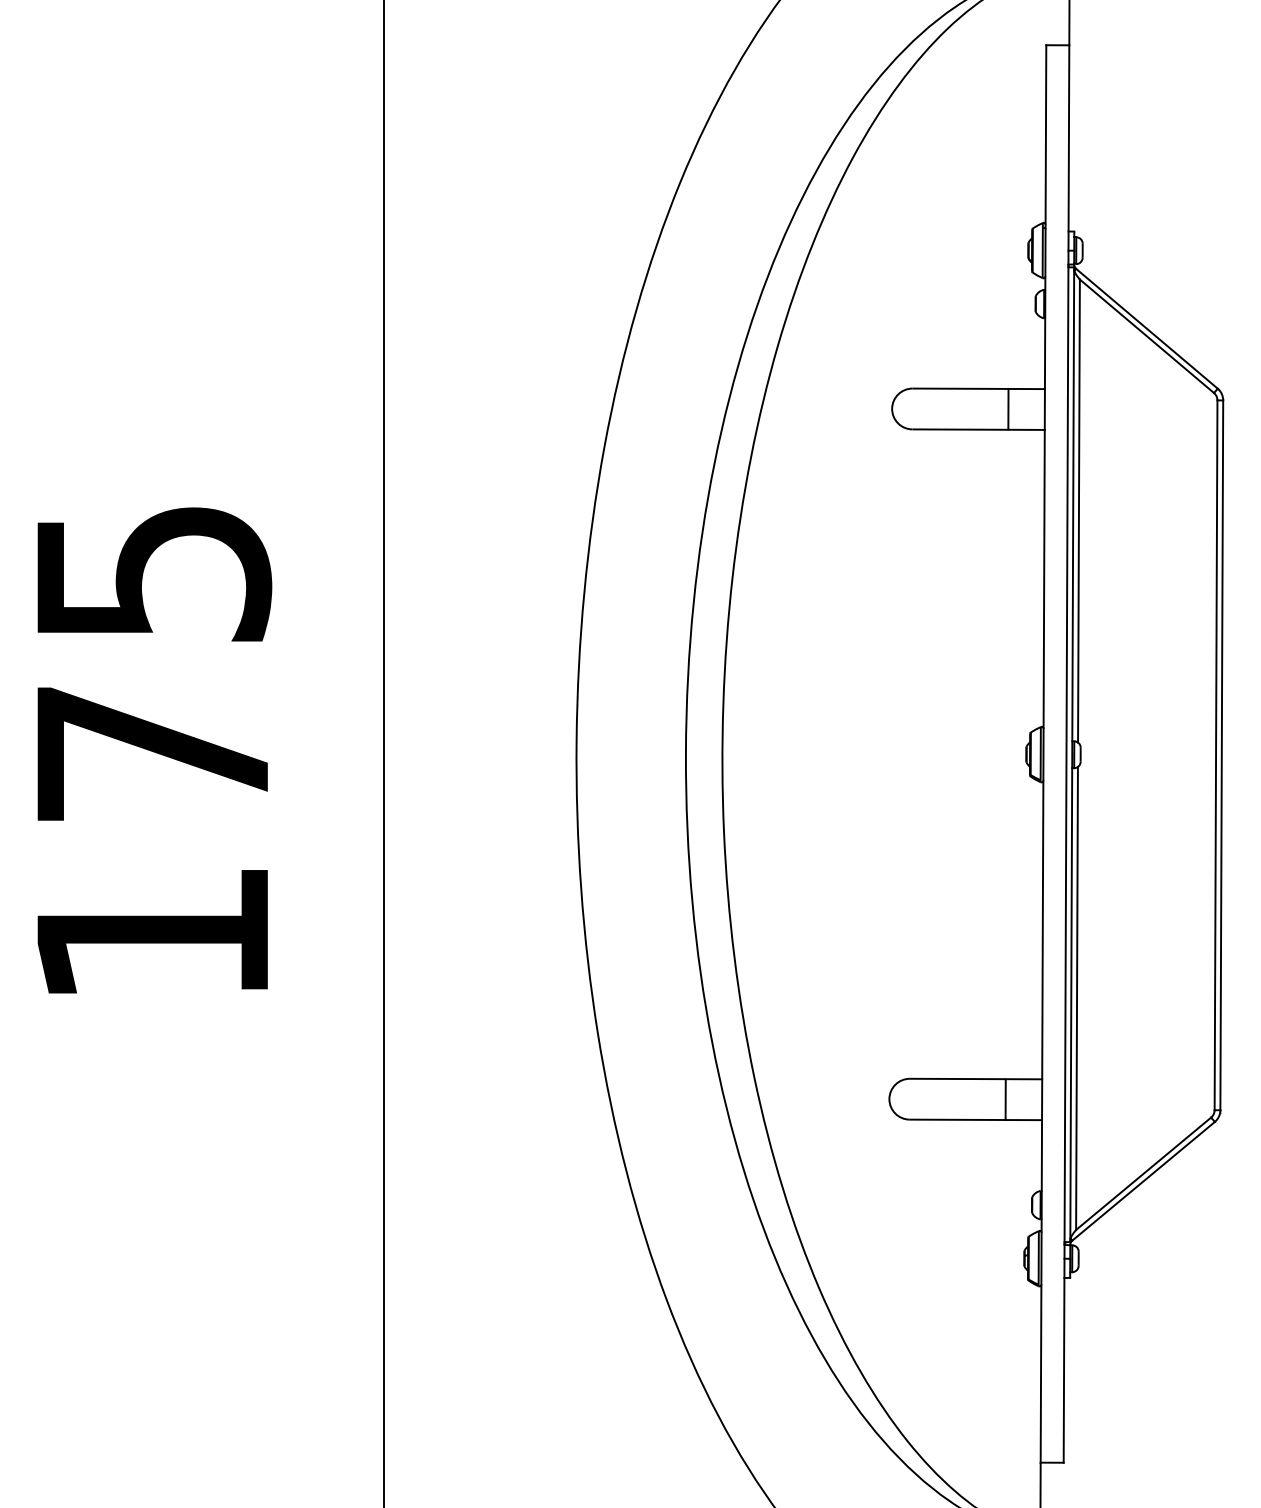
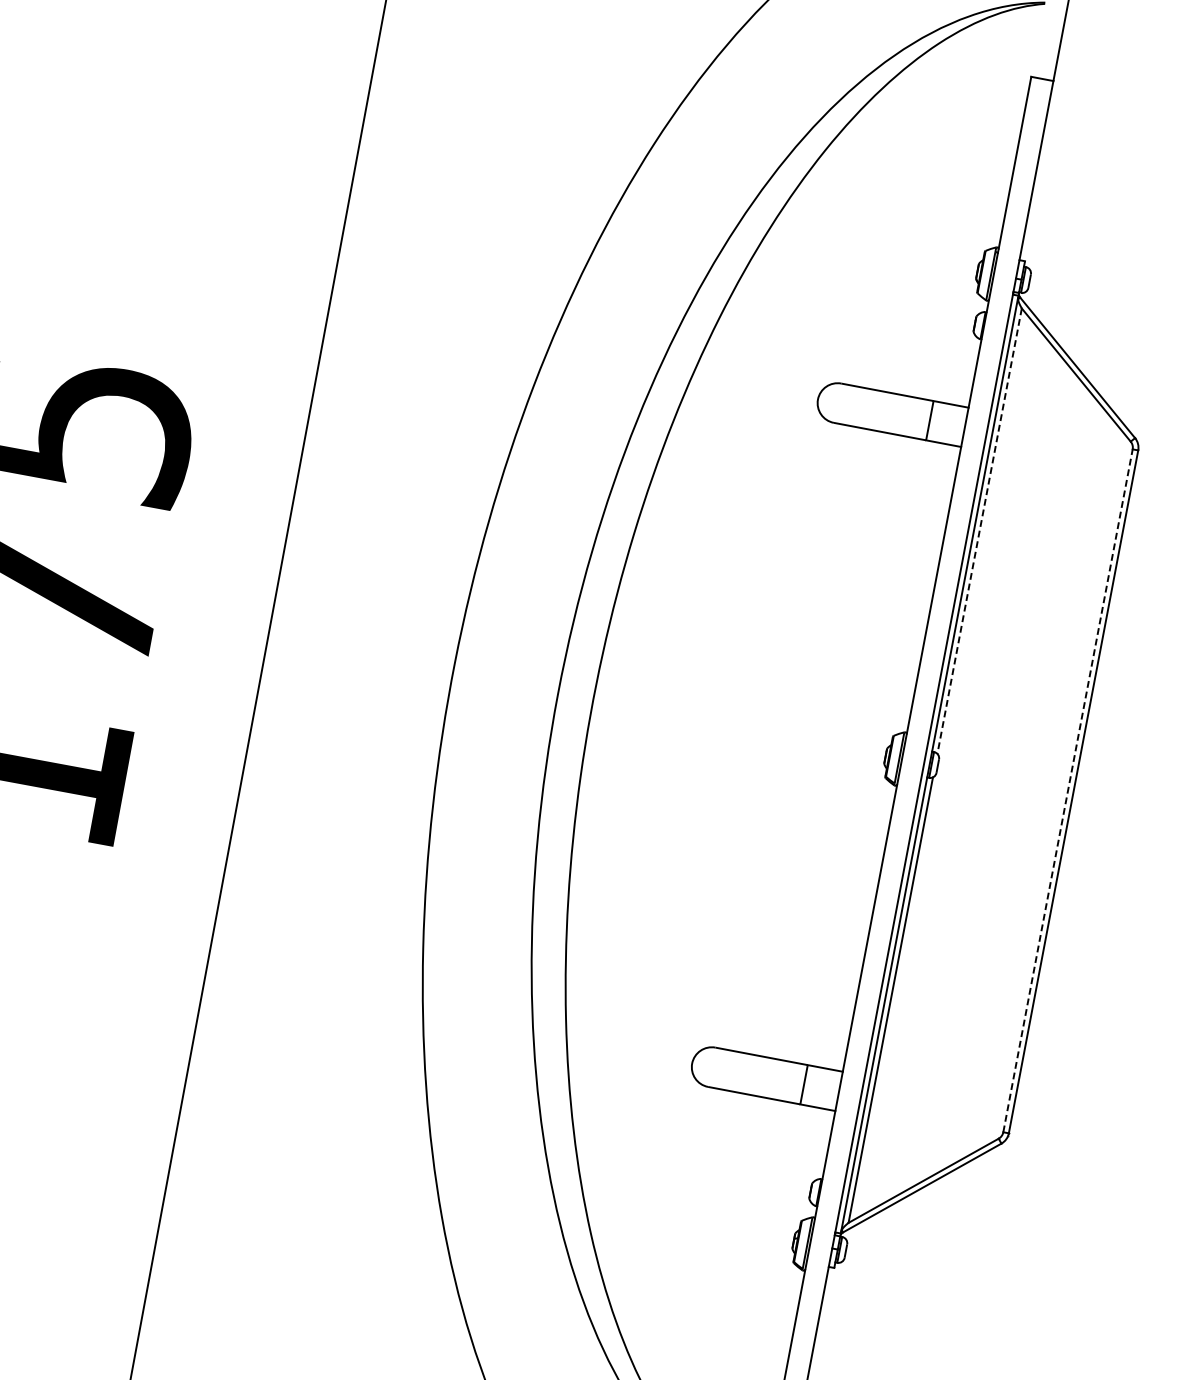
line: (1078, 511) -> (979, 531), solid -> dashed
line: (1216, 755) -> (1068, 791), solid -> dashed

